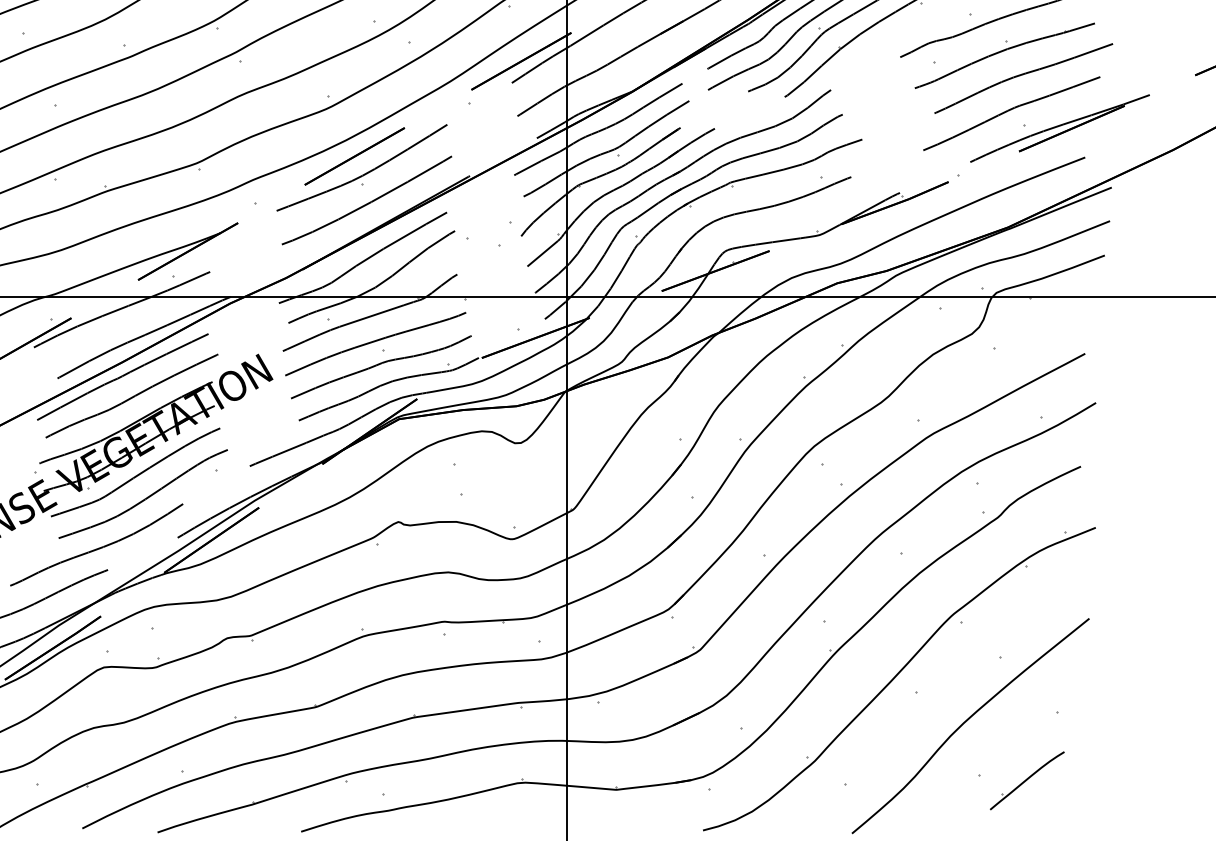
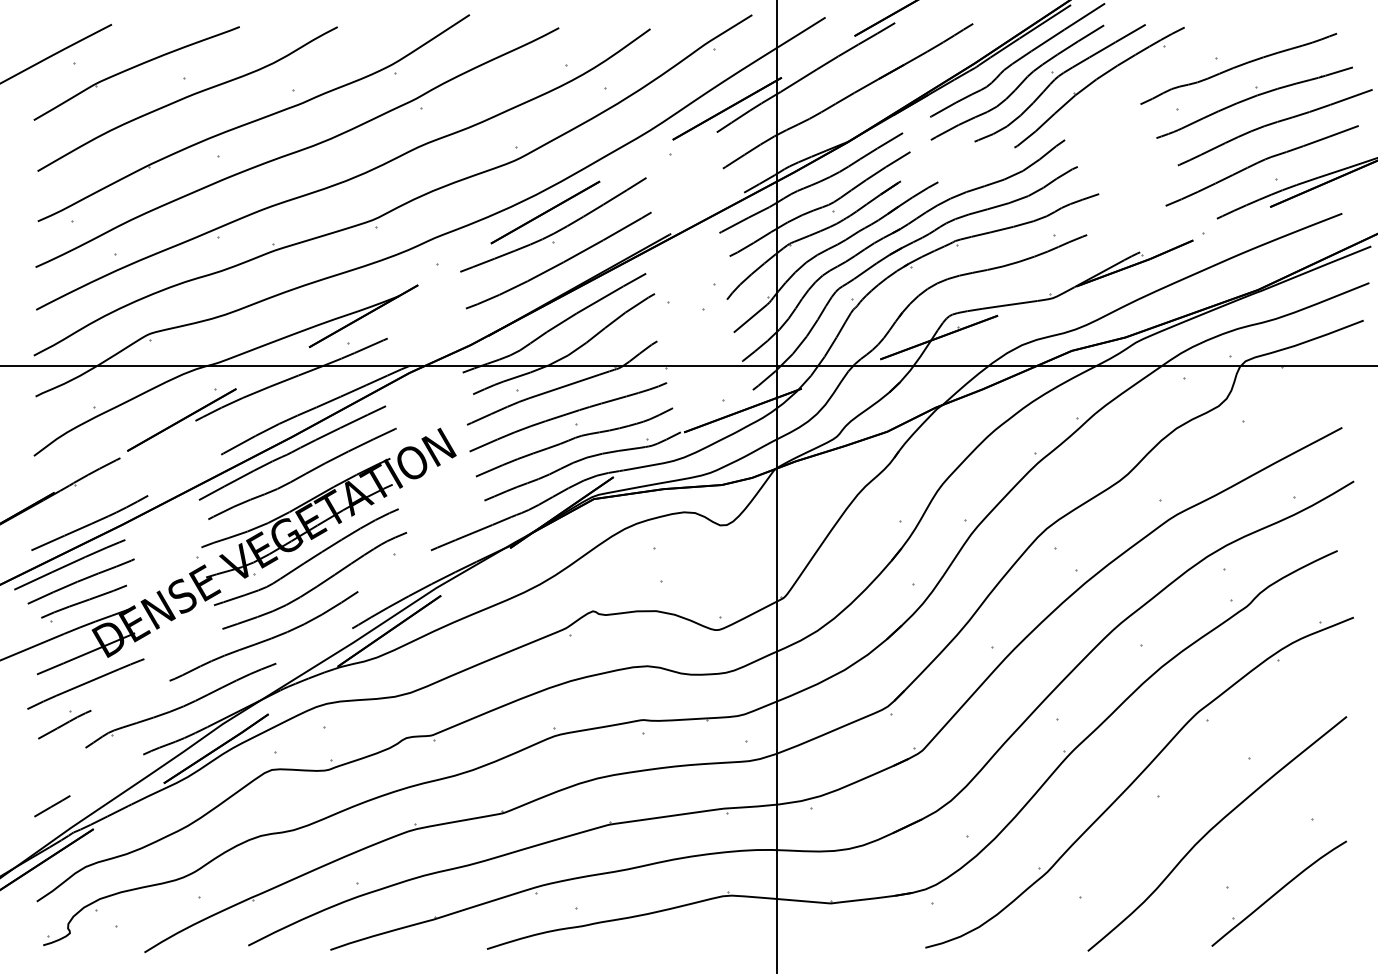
part: (1026, 780) -> (1278, 893), size x1.67

